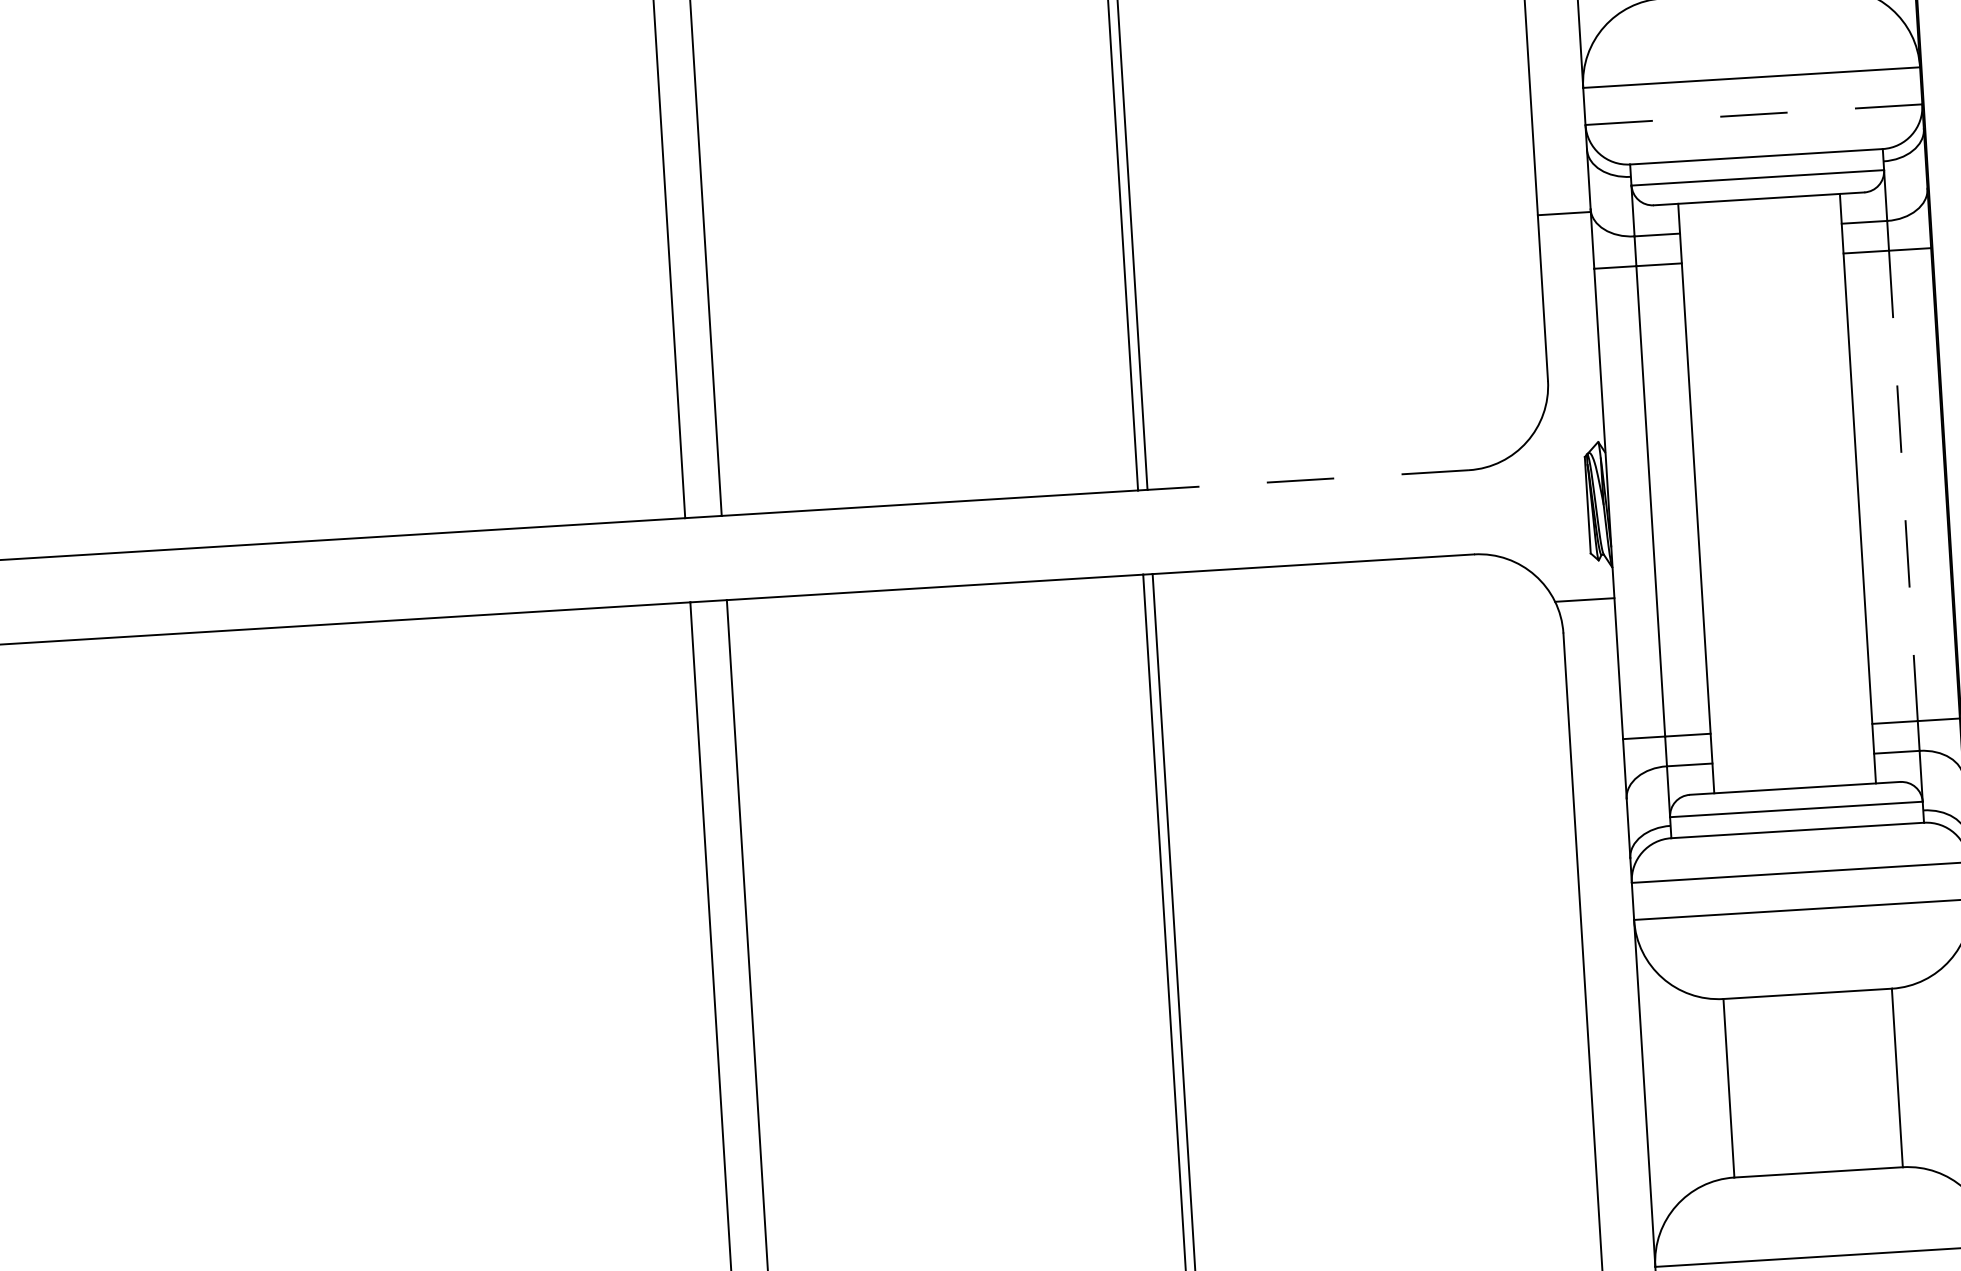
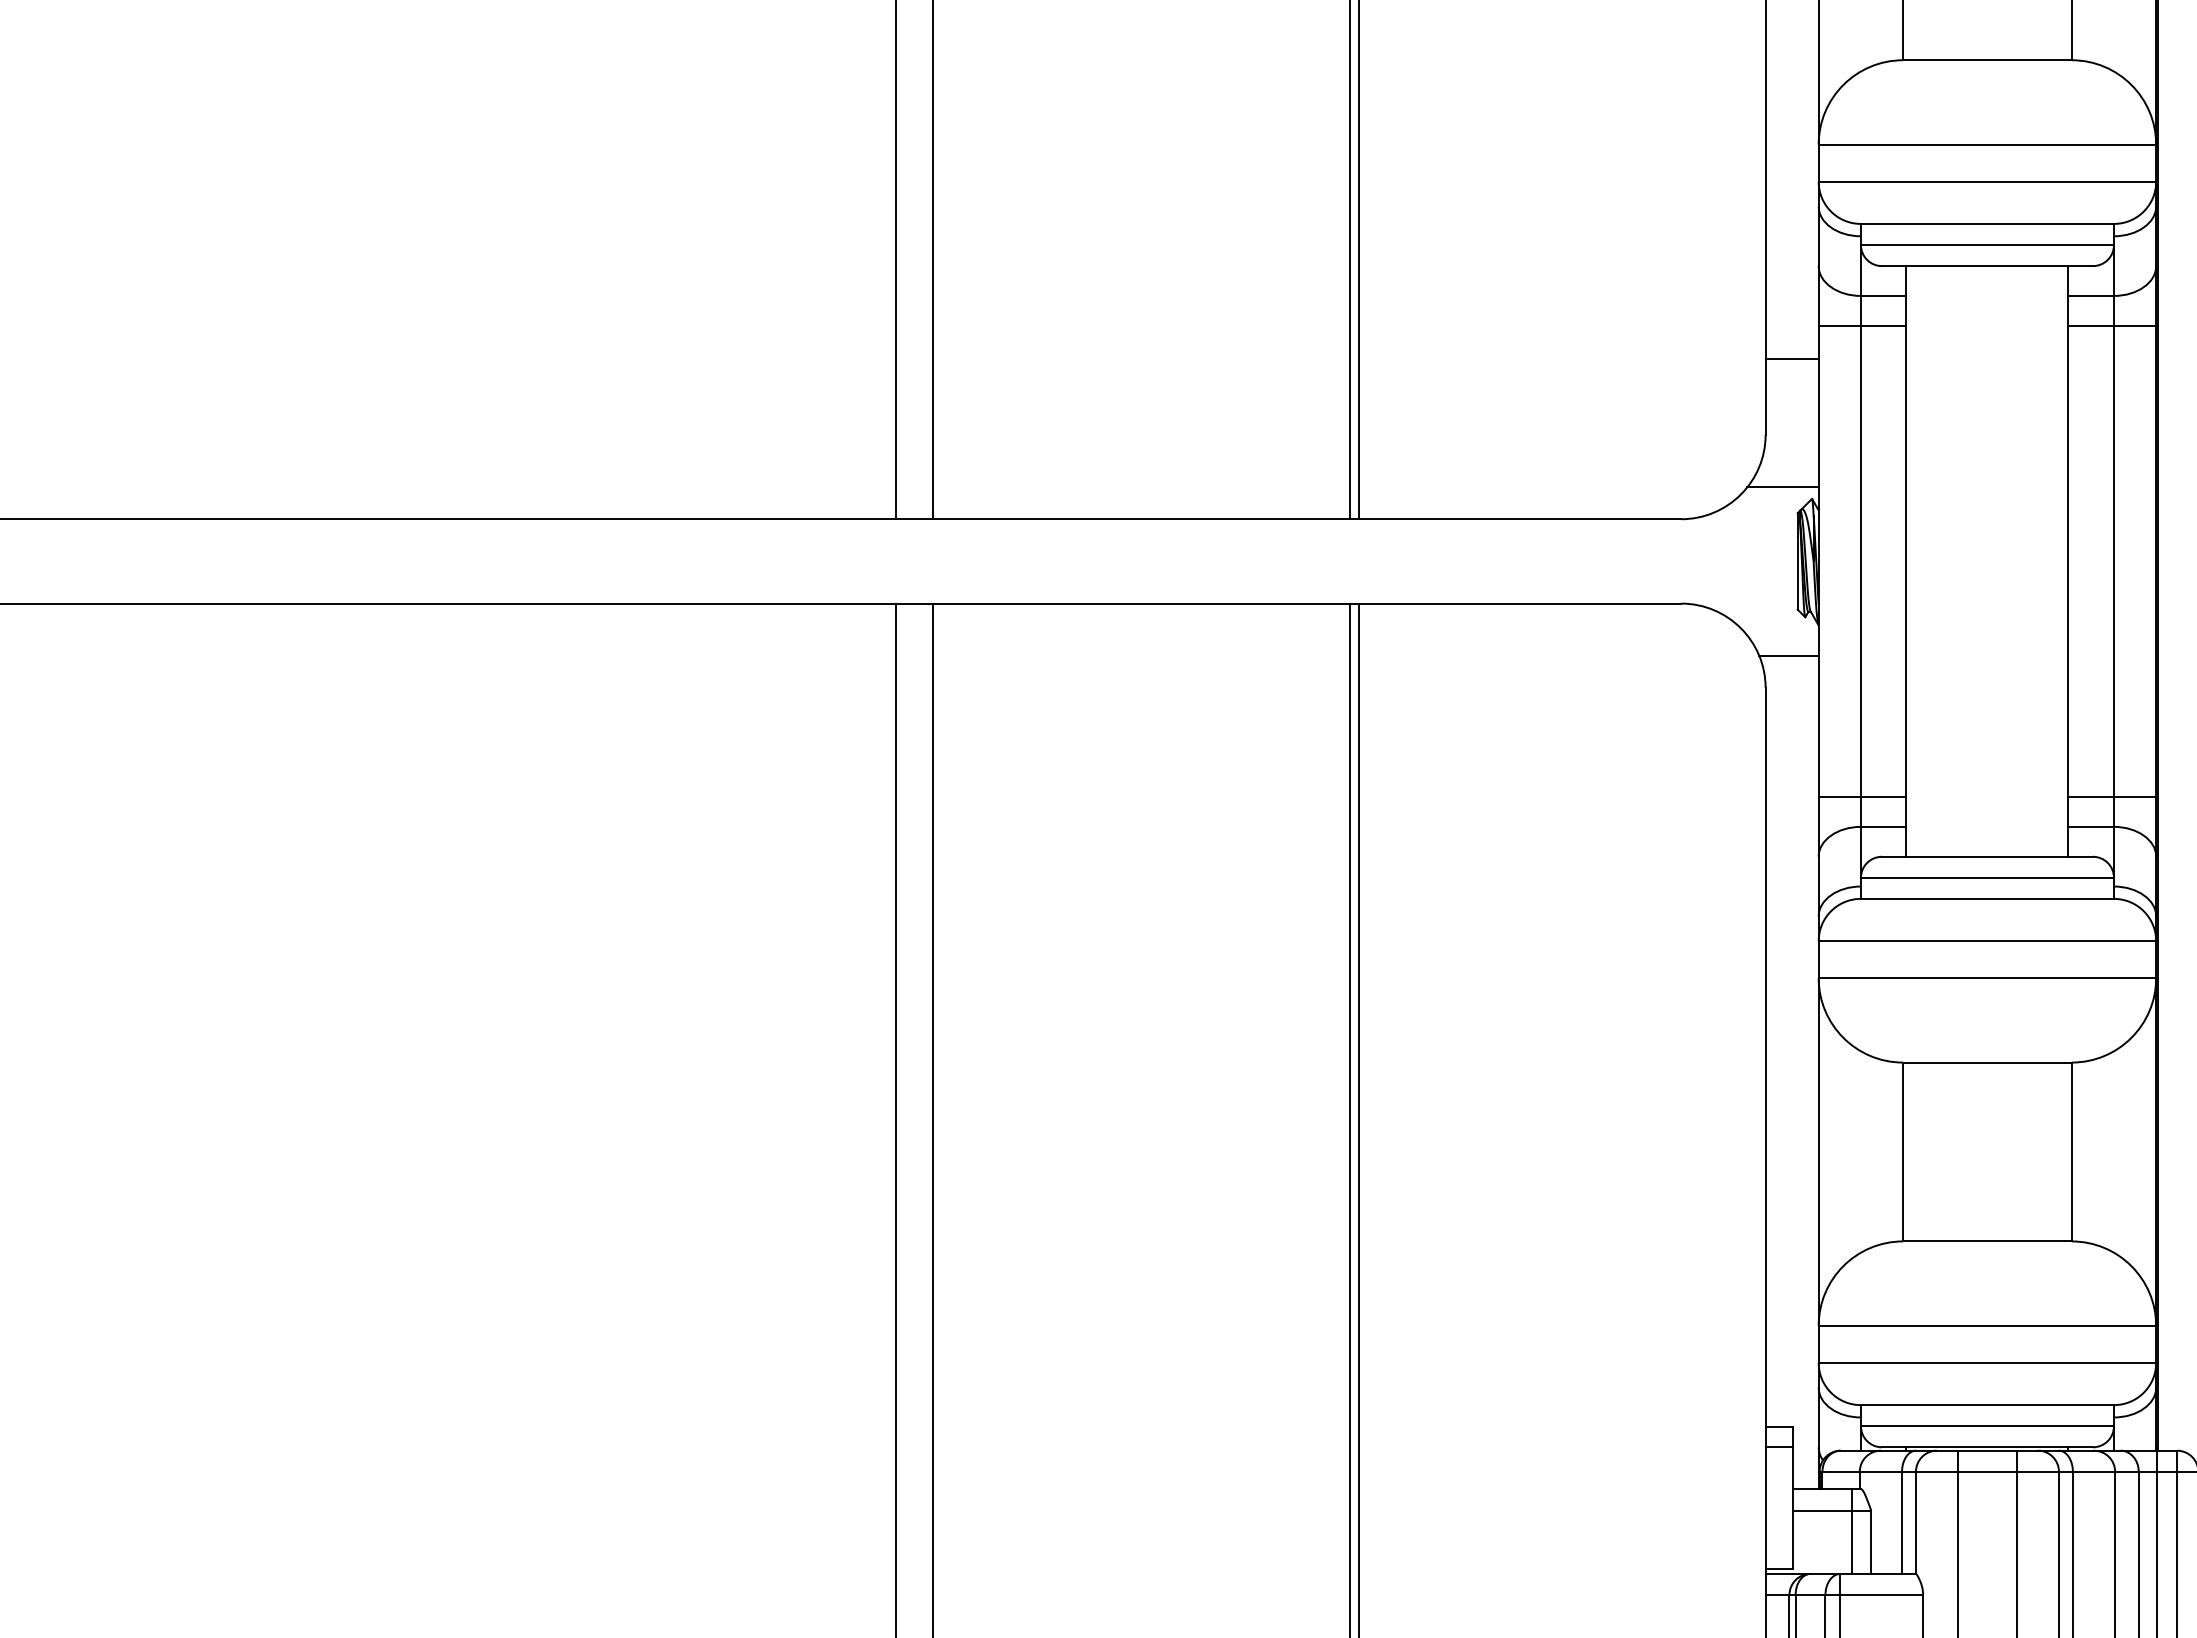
line: (1753, 114) -> (1987, 181), dashed -> solid
line: (1563, 213) -> (1791, 358), moved
line: (1568, 432) -> (1782, 487), added
line: (1307, 480) -> (1519, 519), dashed -> solid
line: (1902, 486) -> (2113, 561), dashed -> solid

